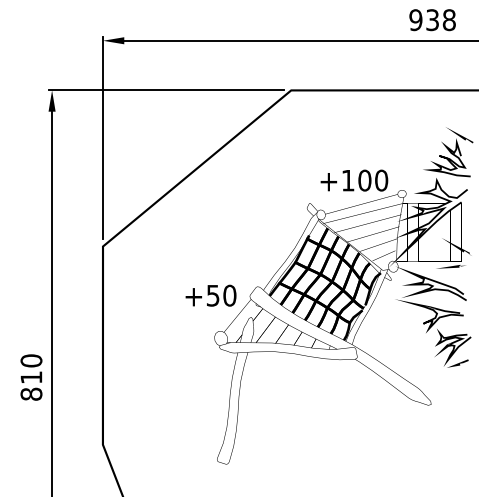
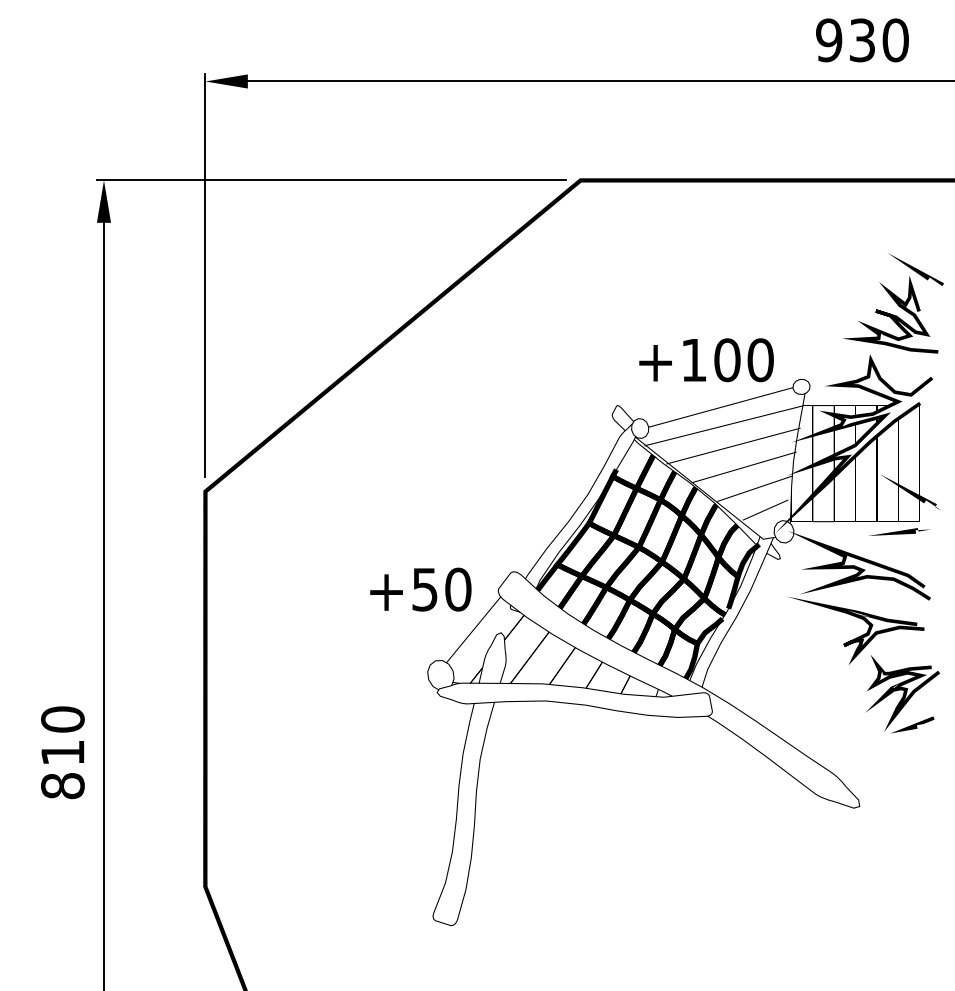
text: (448, 19) -> (894, 39), 938 -> 930

